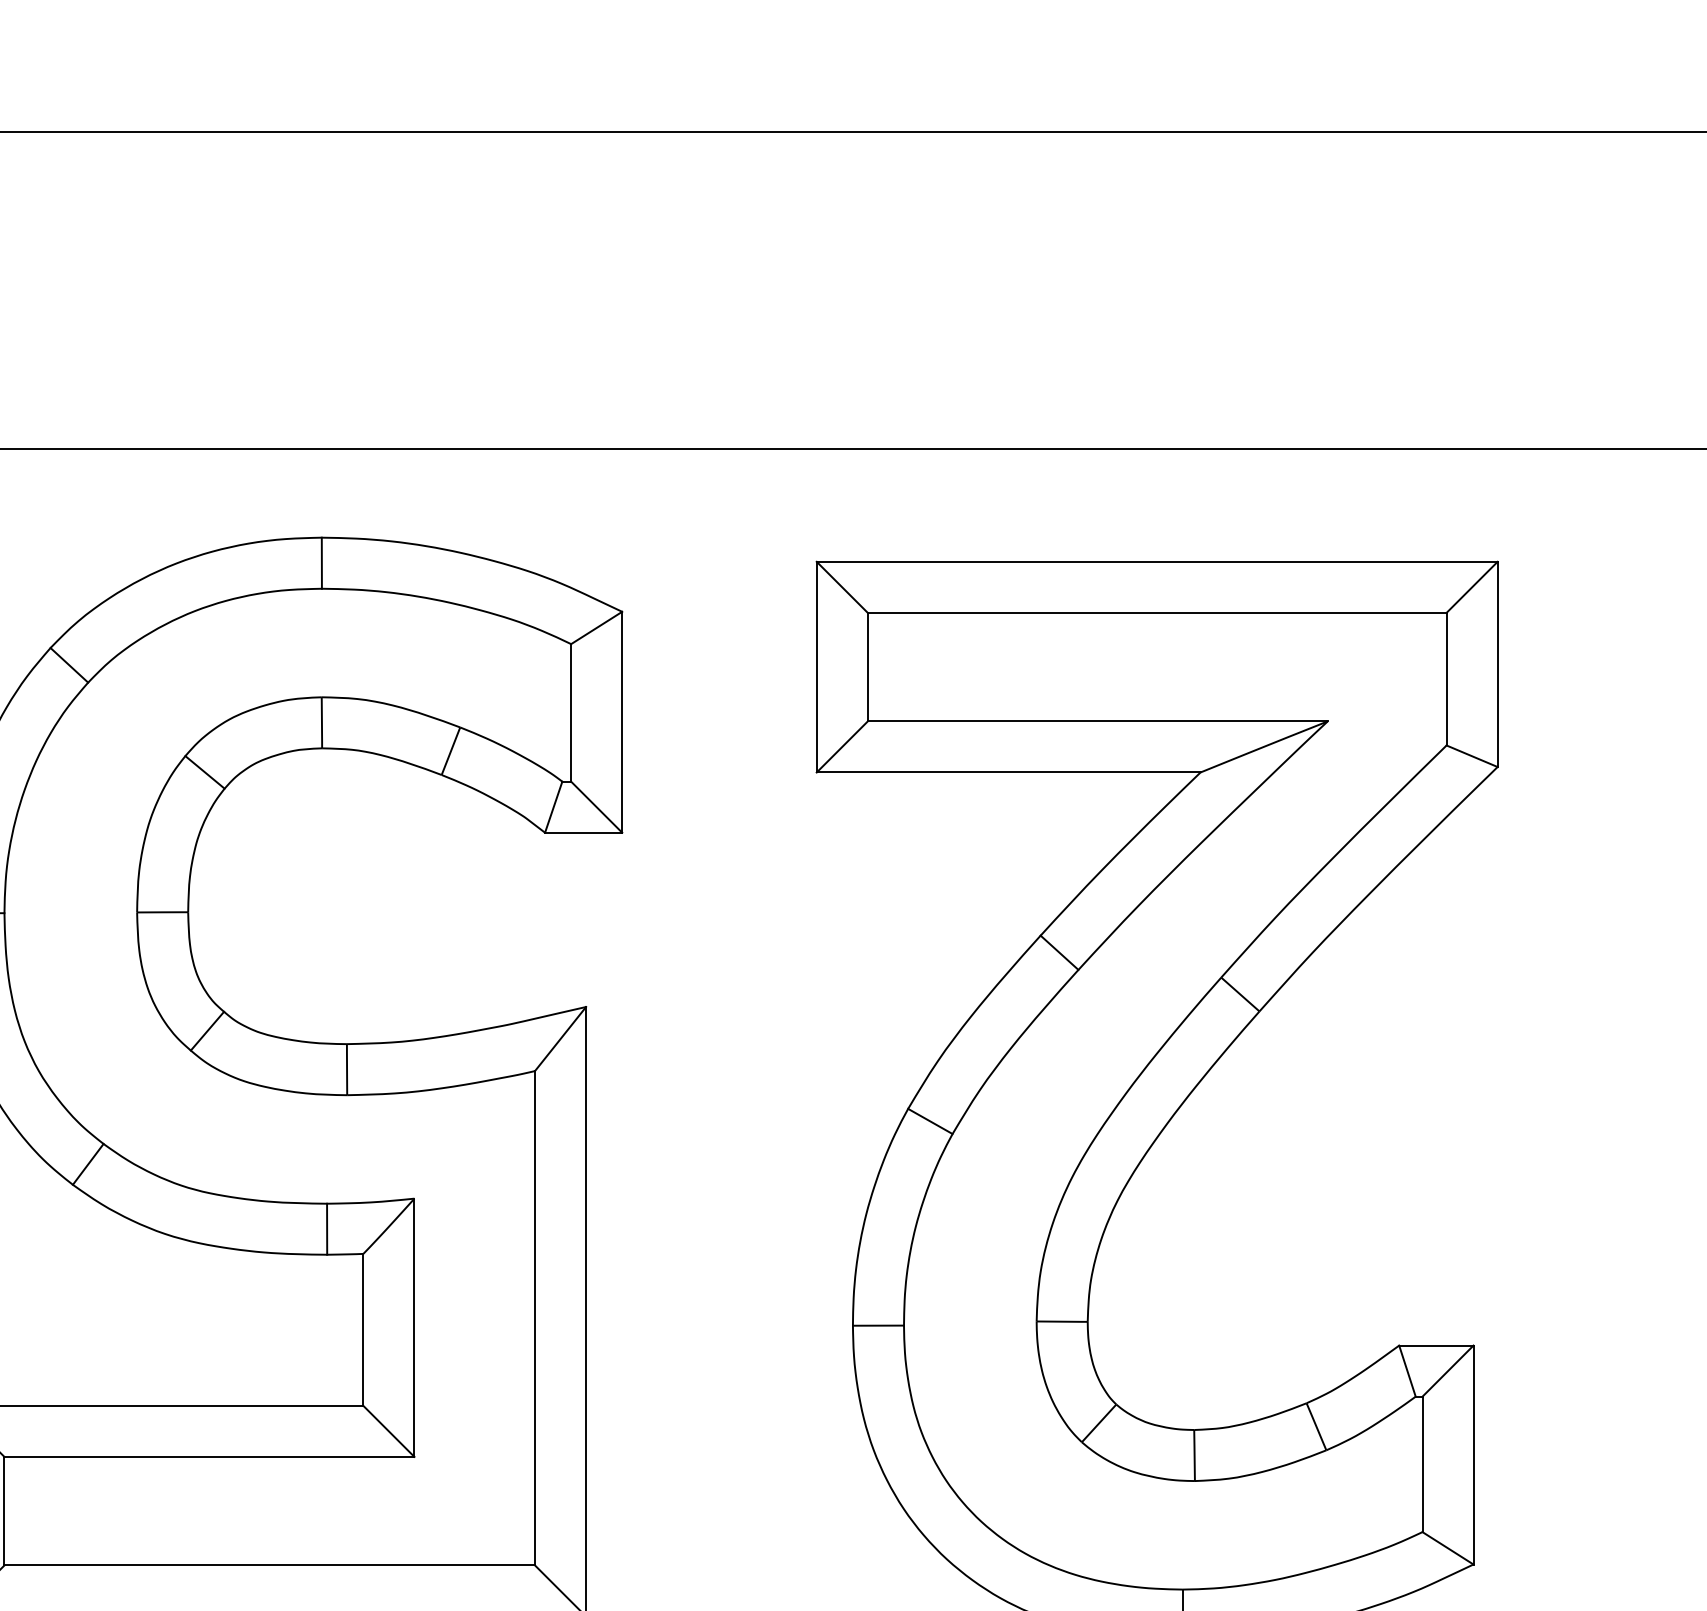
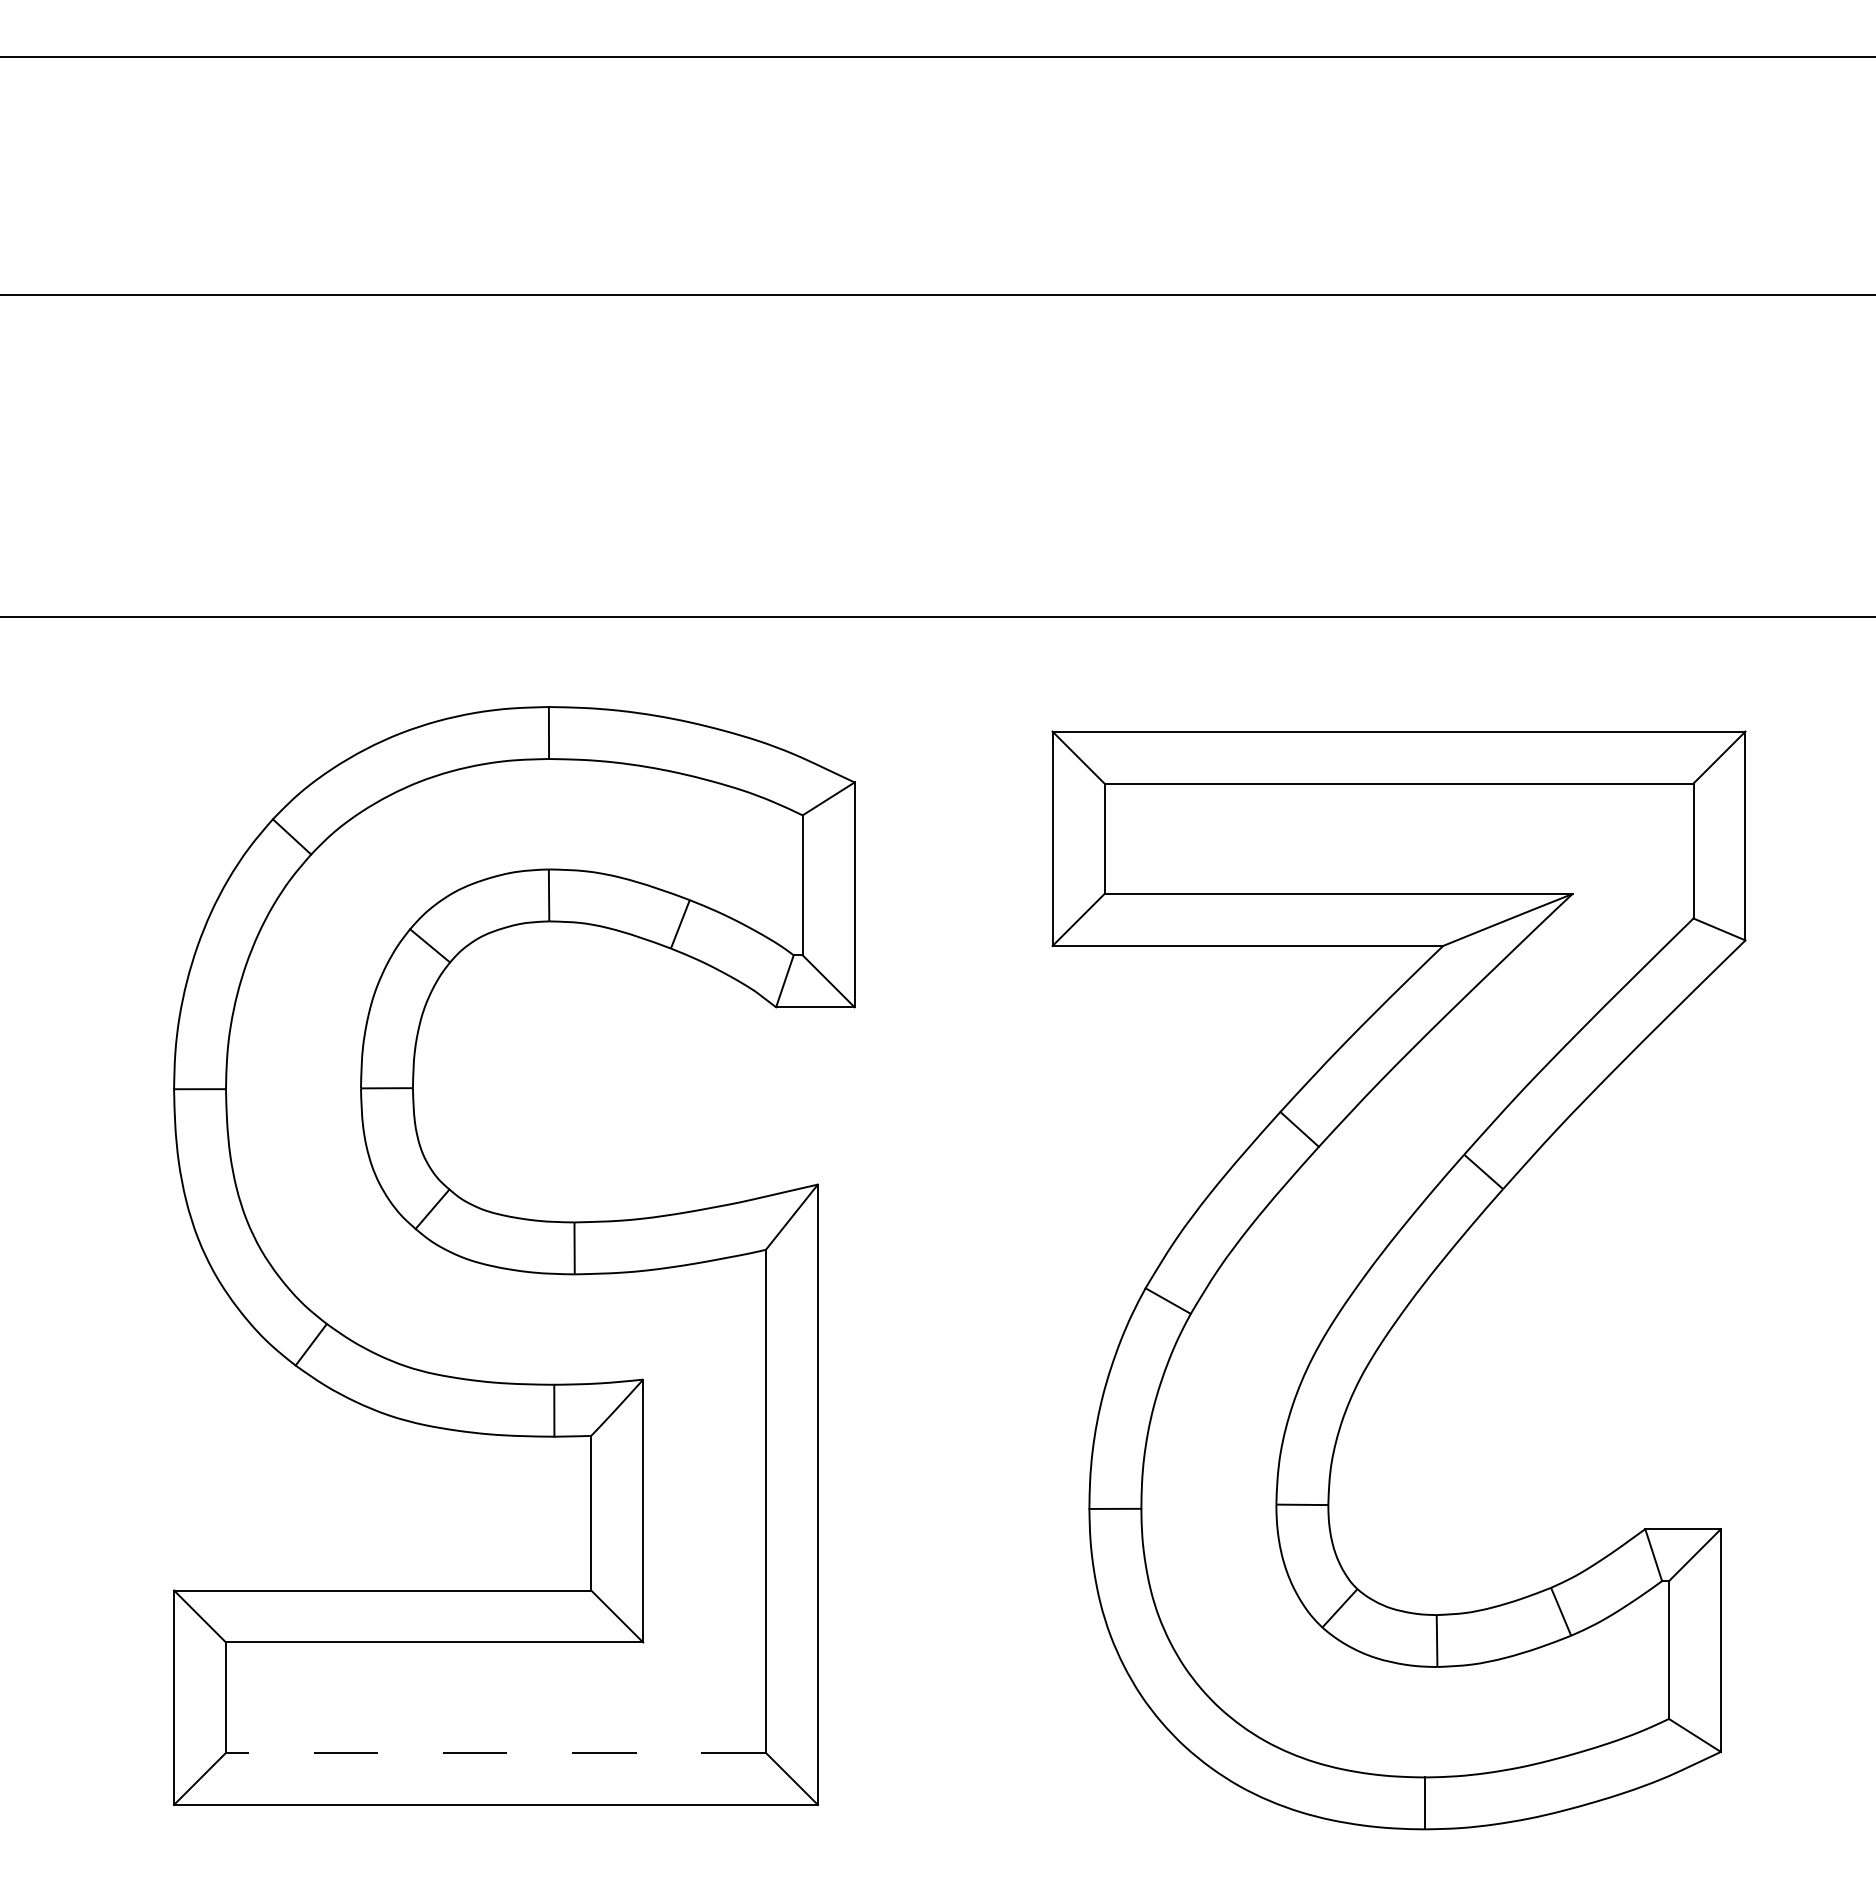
line: (269, 1565) -> (495, 1752), solid -> dashed

